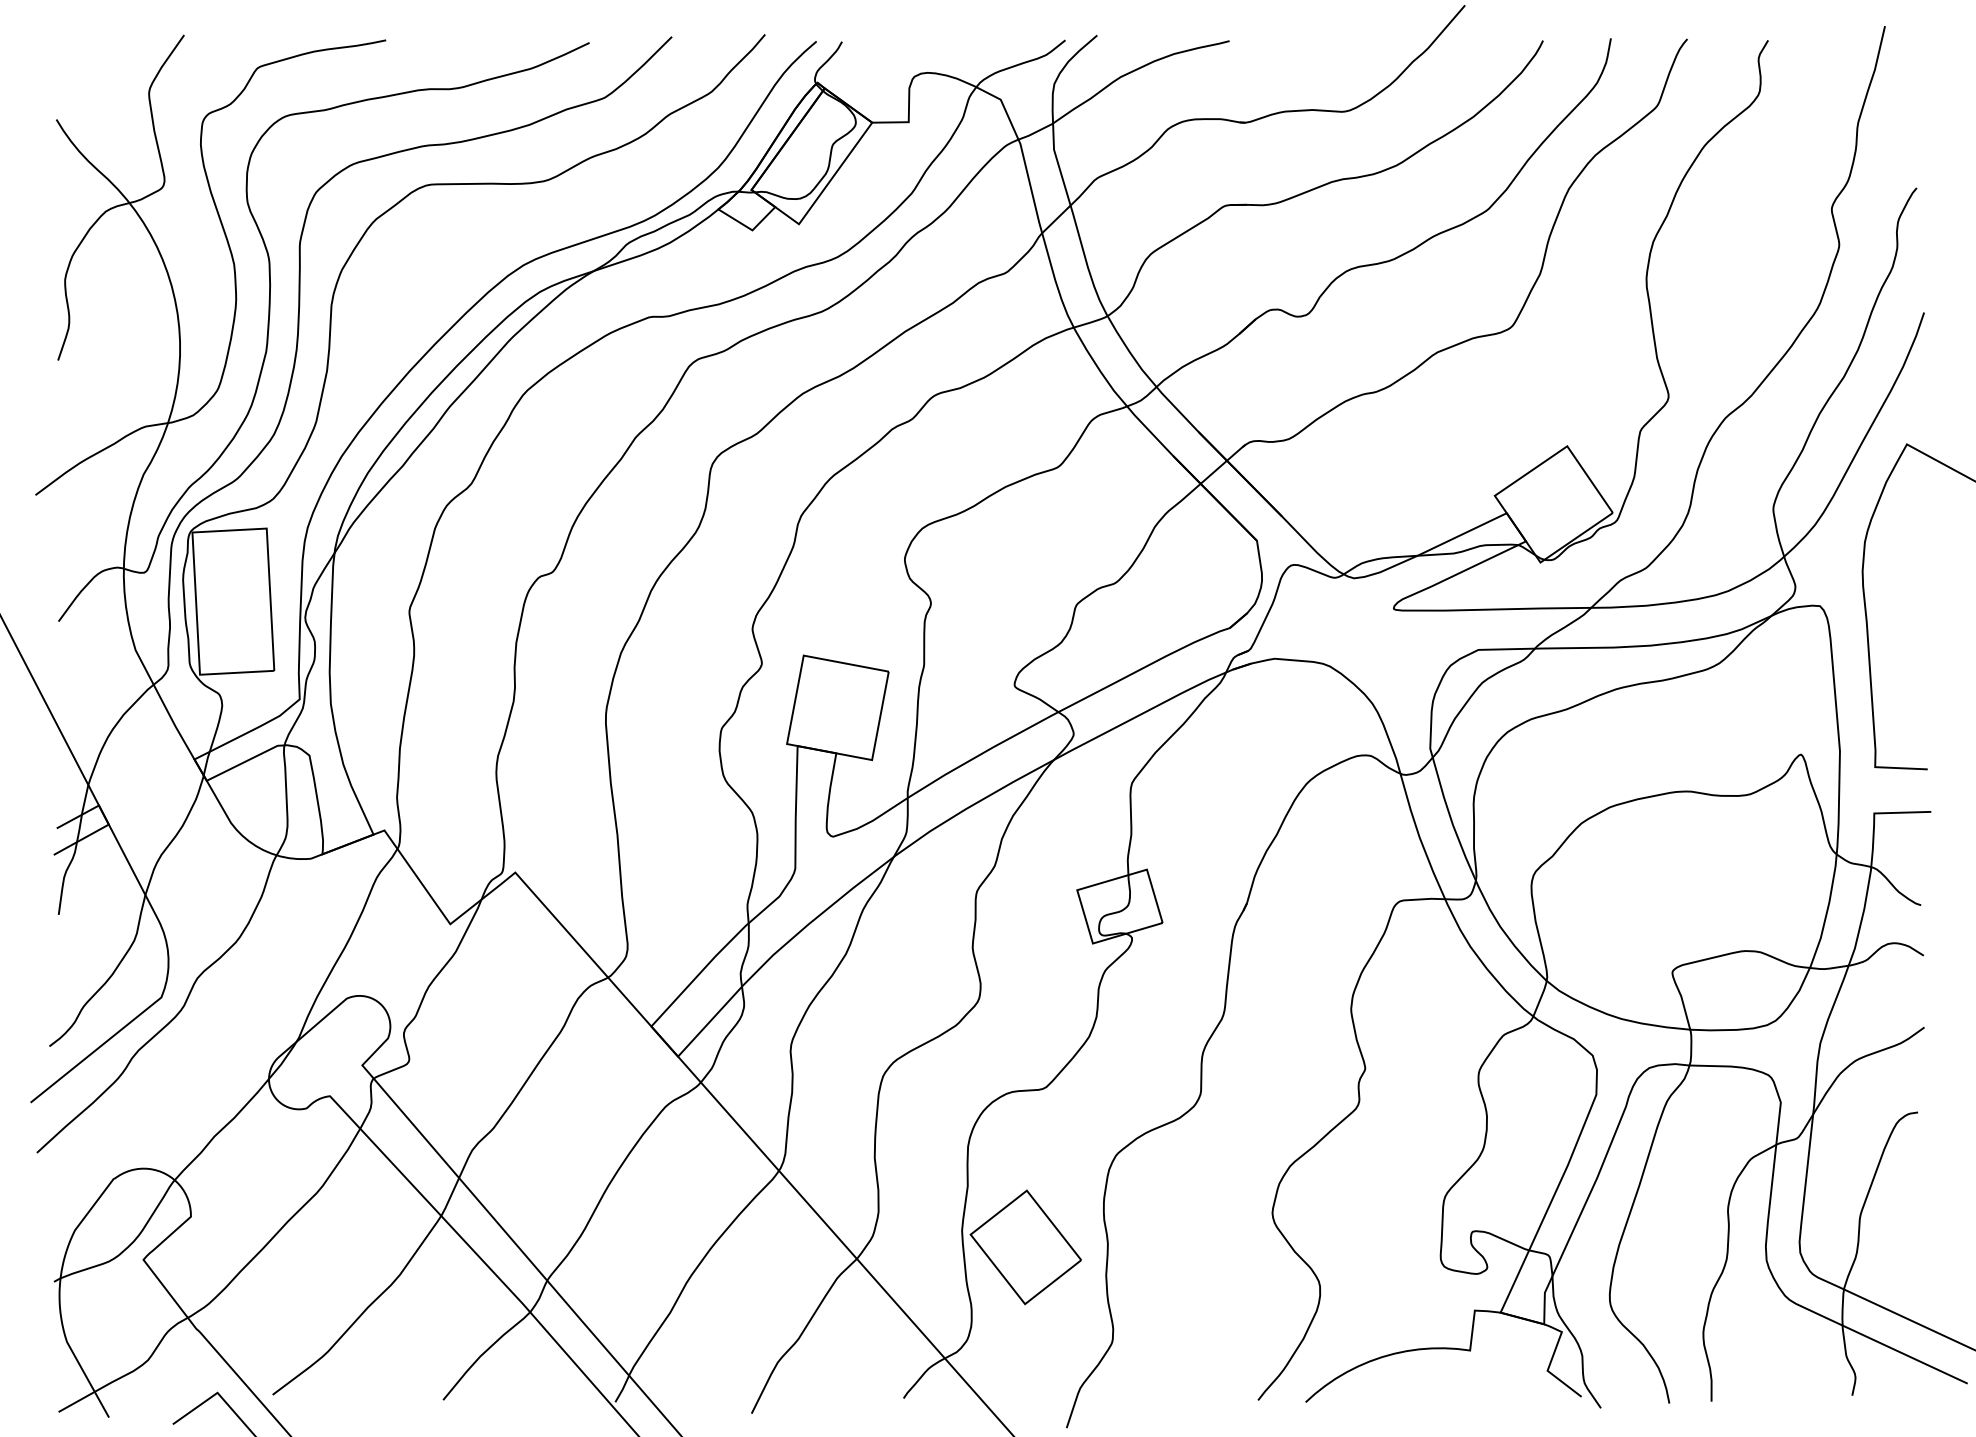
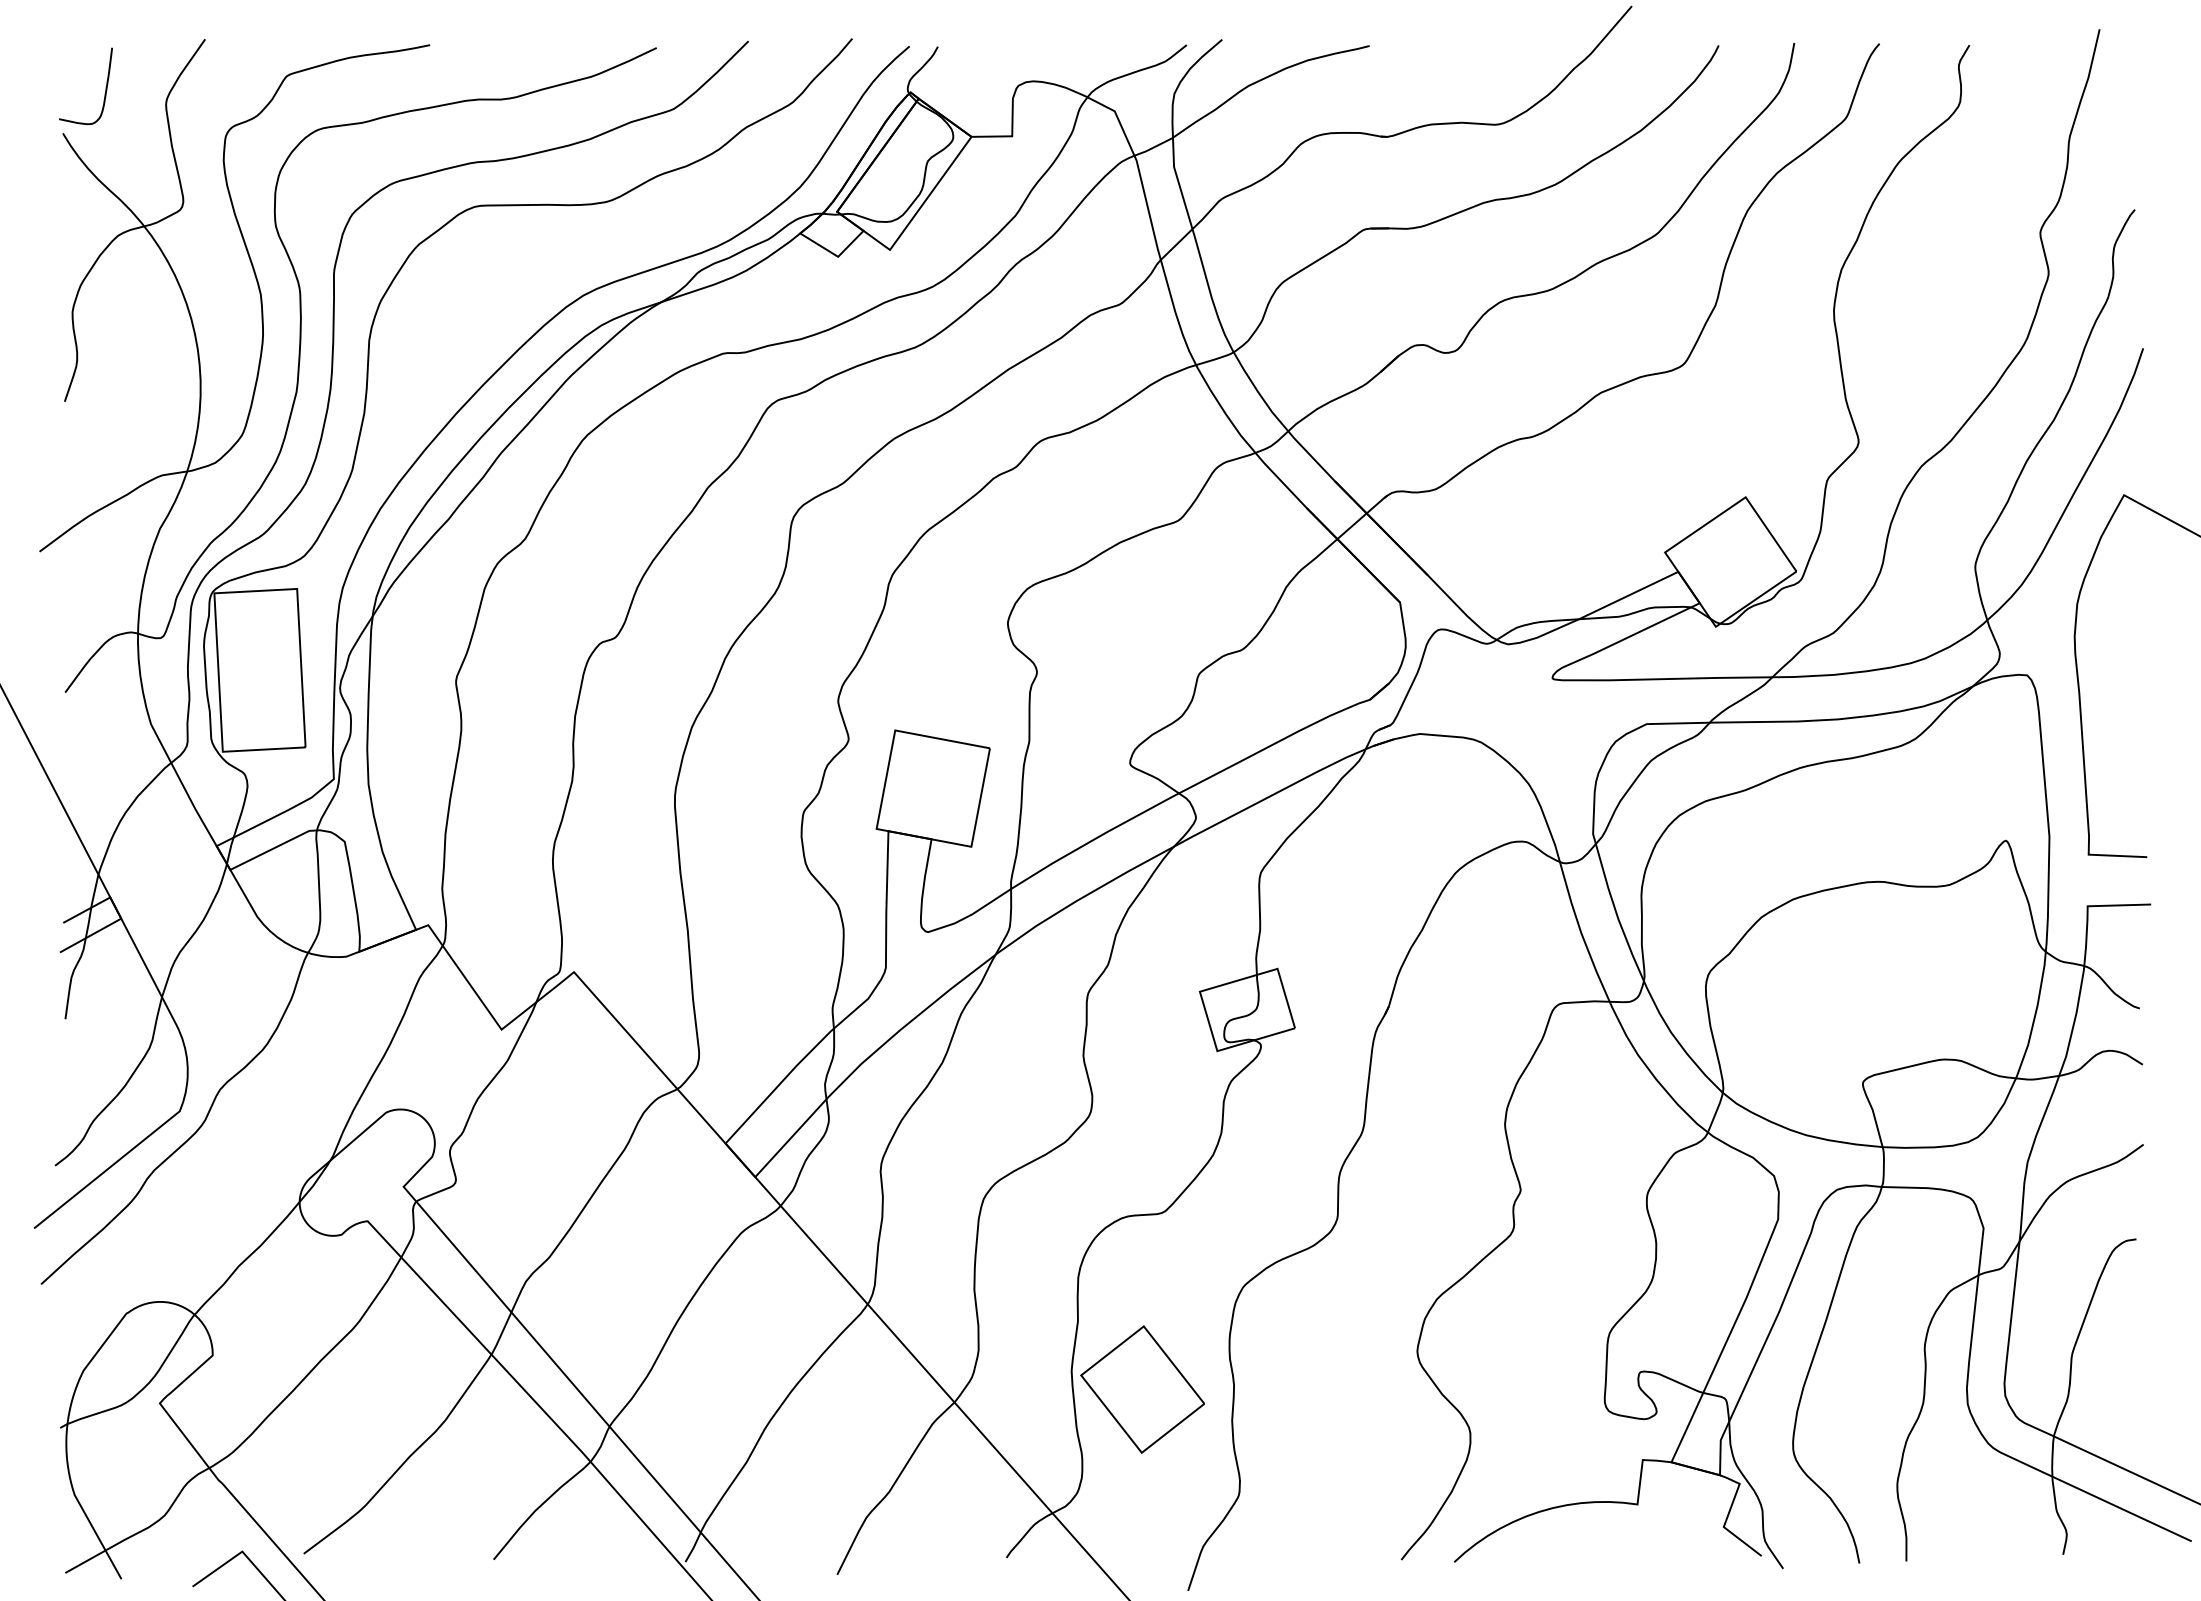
curve: (94, 78) -> (105, 87), added

